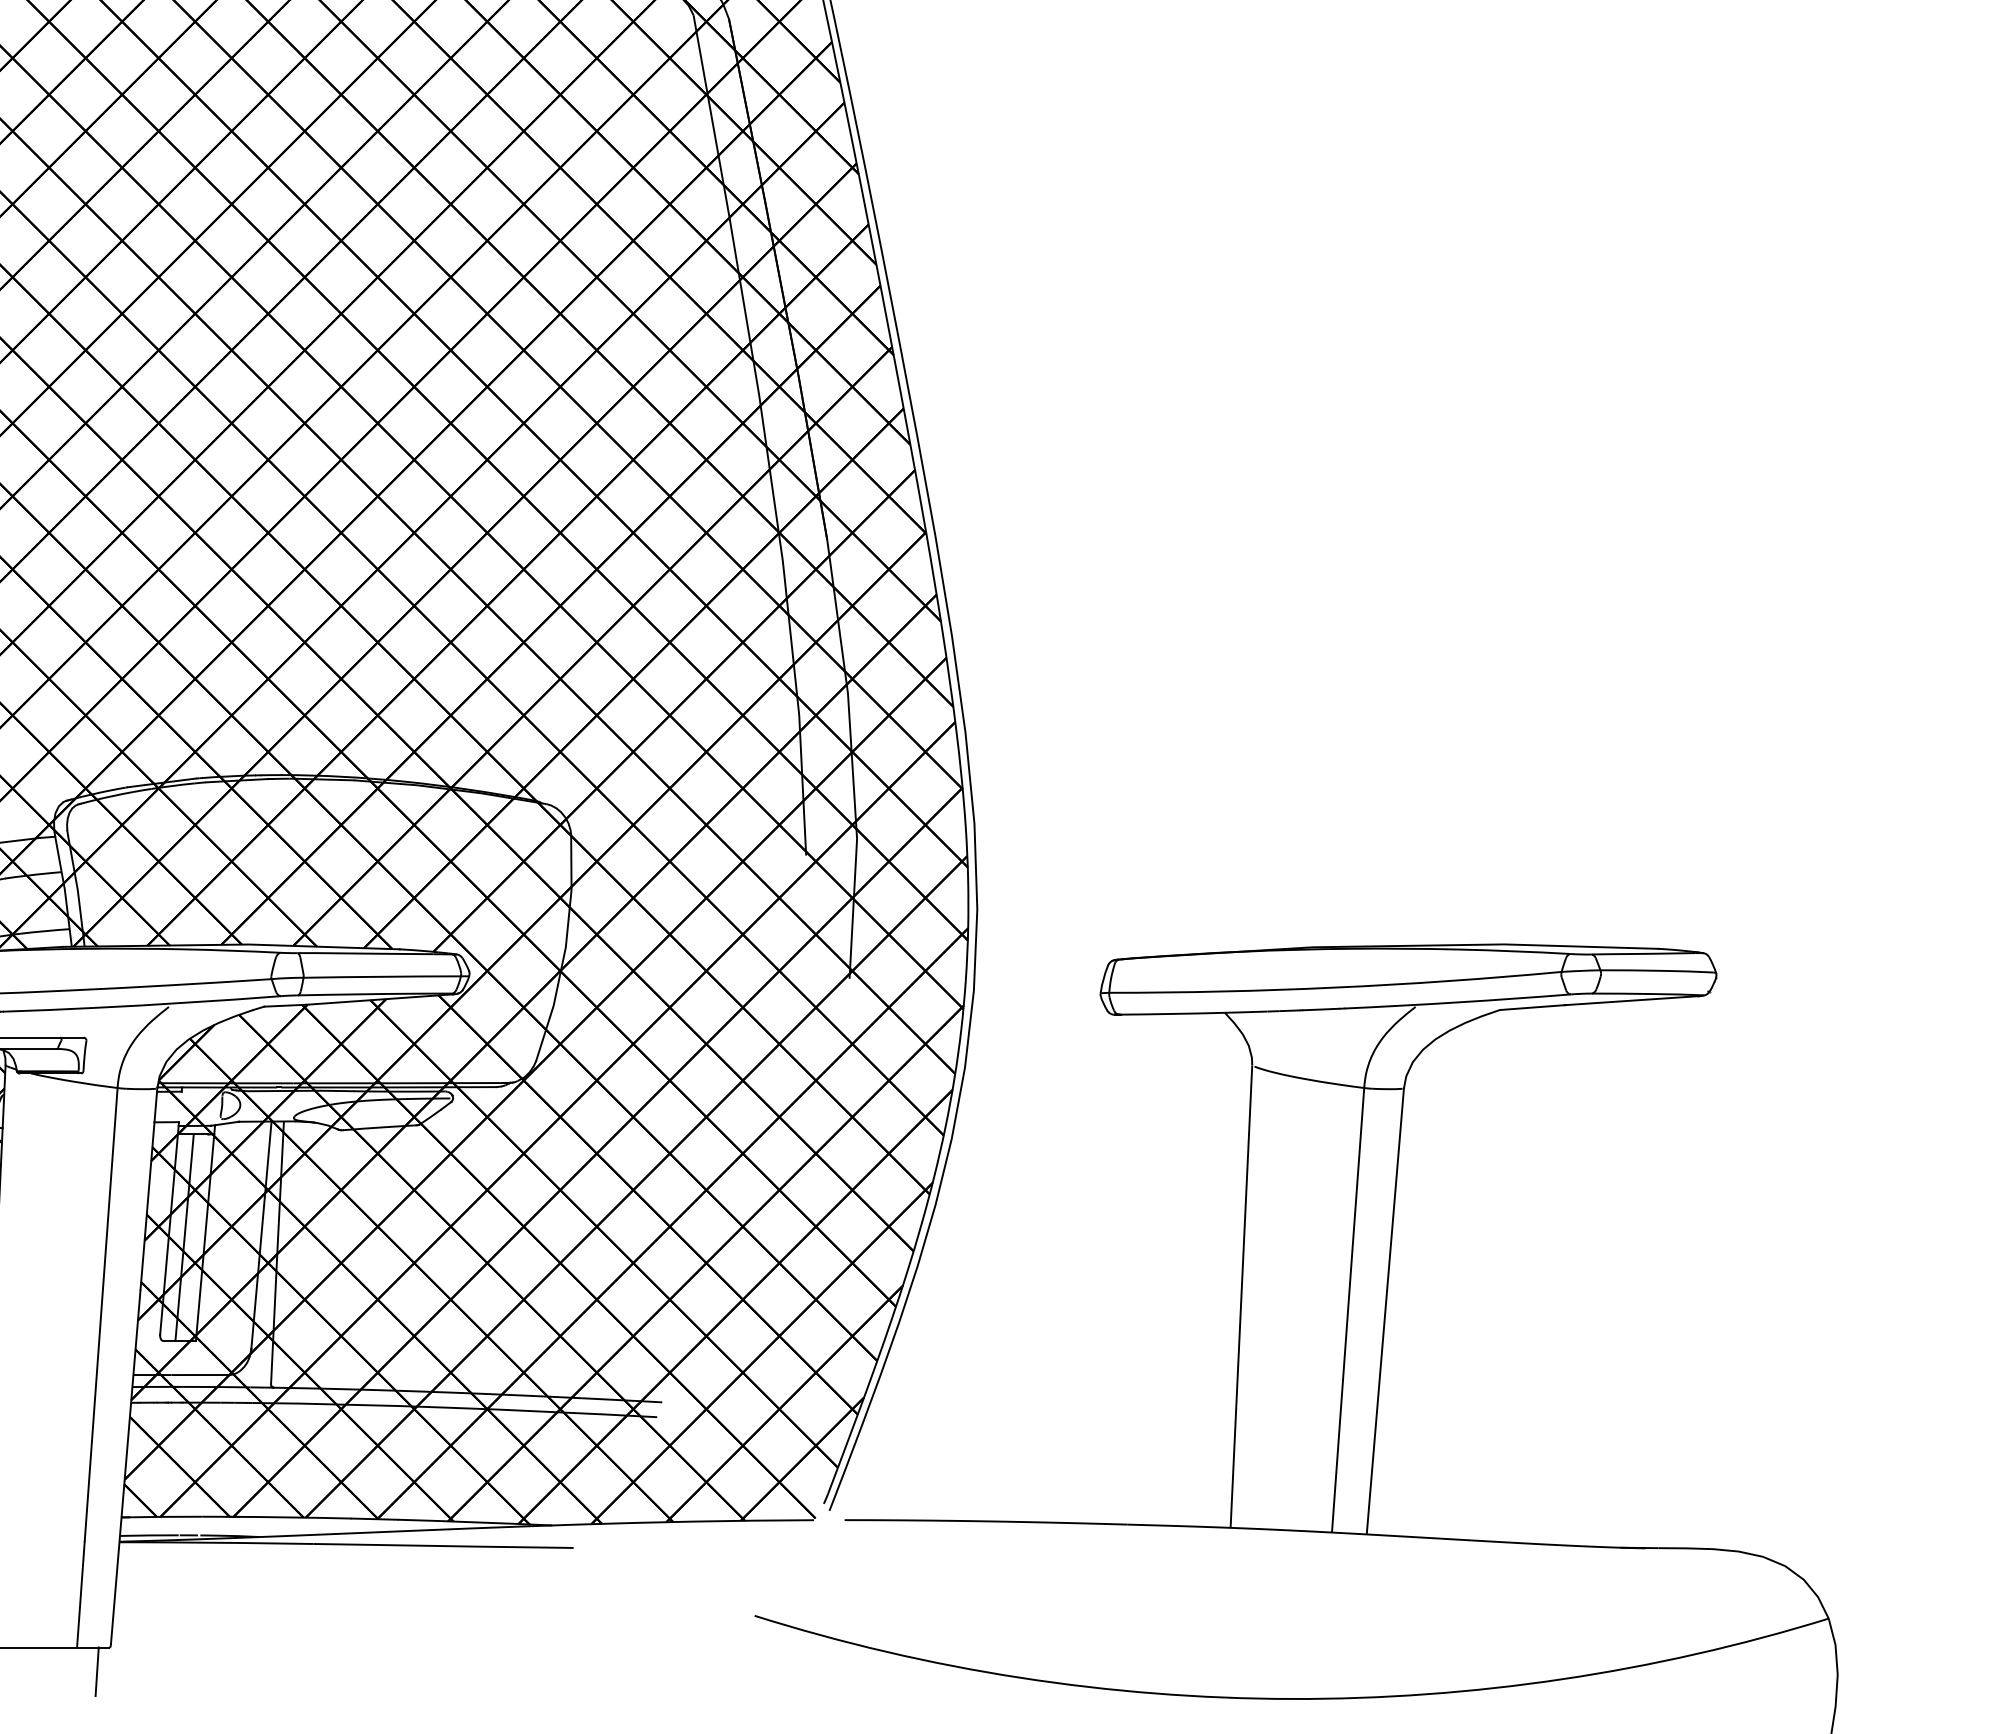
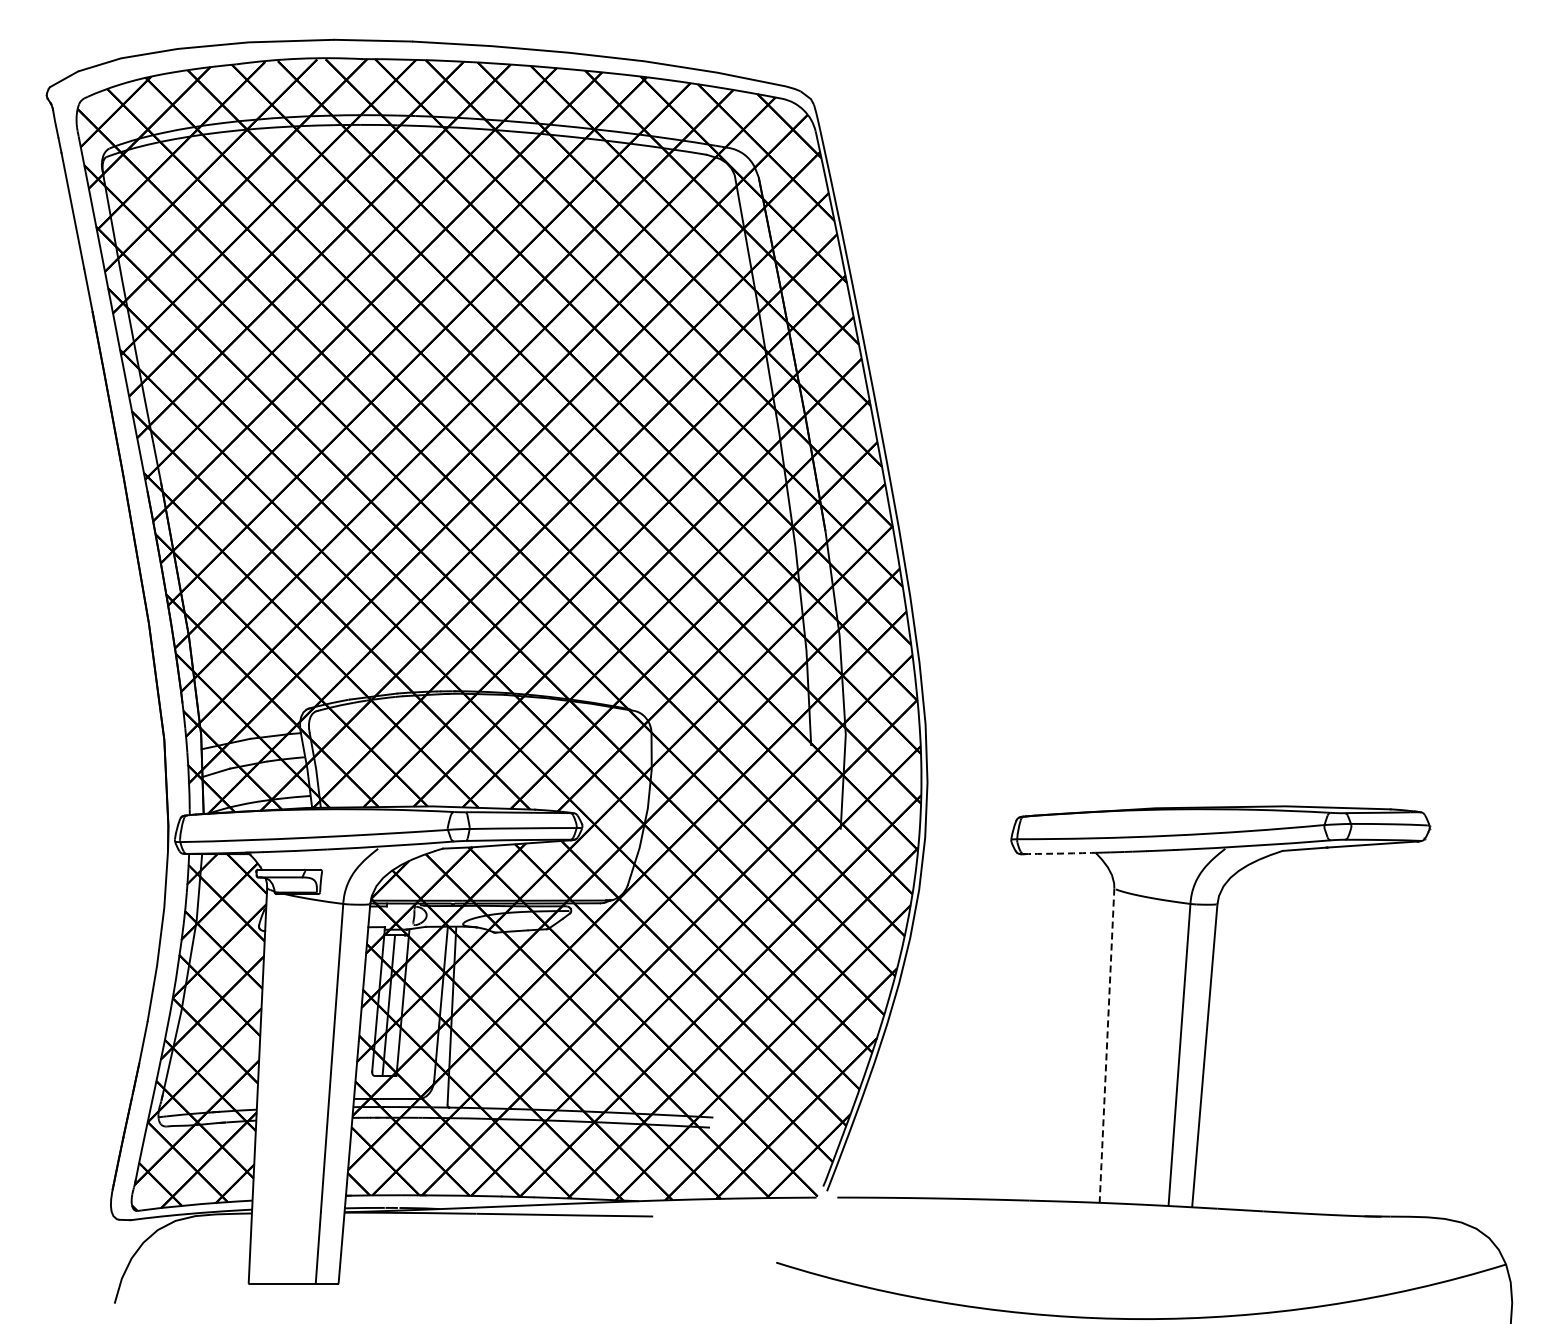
arc: (1171, 1013) -> (1059, 853), solid -> dashed
line: (1240, 1297) -> (1106, 1046), solid -> dashed
line: (97, 1671) -> (329, 1300), removed

